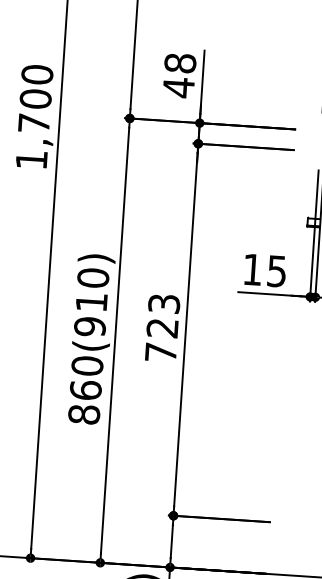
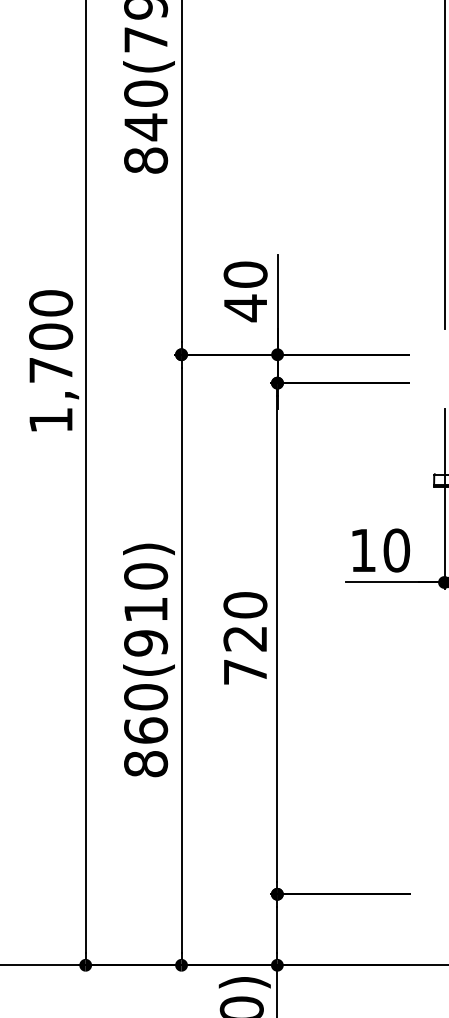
text: (180, 63) -> (245, 274), 48 -> 40
text: (276, 271) -> (396, 550), 15 -> 10
text: (164, 304) -> (245, 605), 723 -> 720

